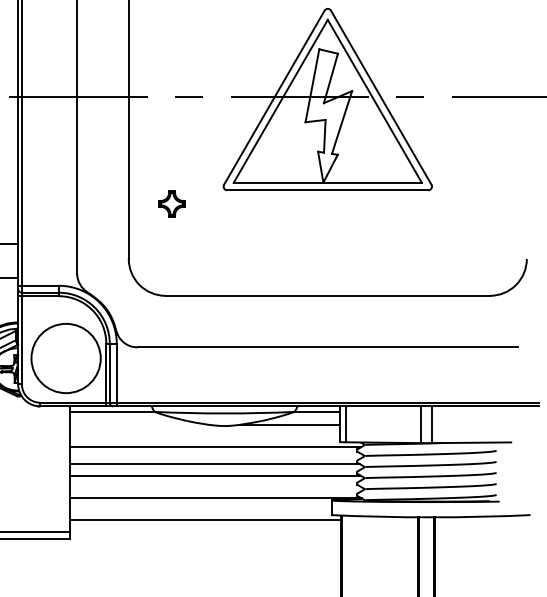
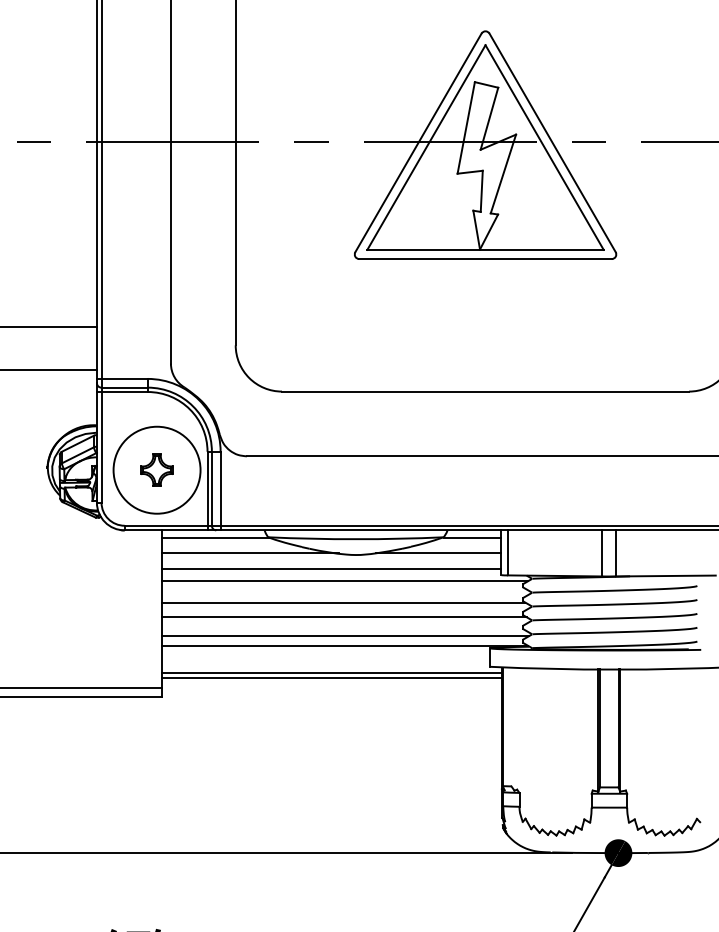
part: (171, 203) -> (156, 469), moved
line: (140, 424) -> (250, 553), added
line: (205, 436) -> (331, 568), added
line: (215, 490) -> (344, 636), added
line: (205, 524) -> (331, 678), added

